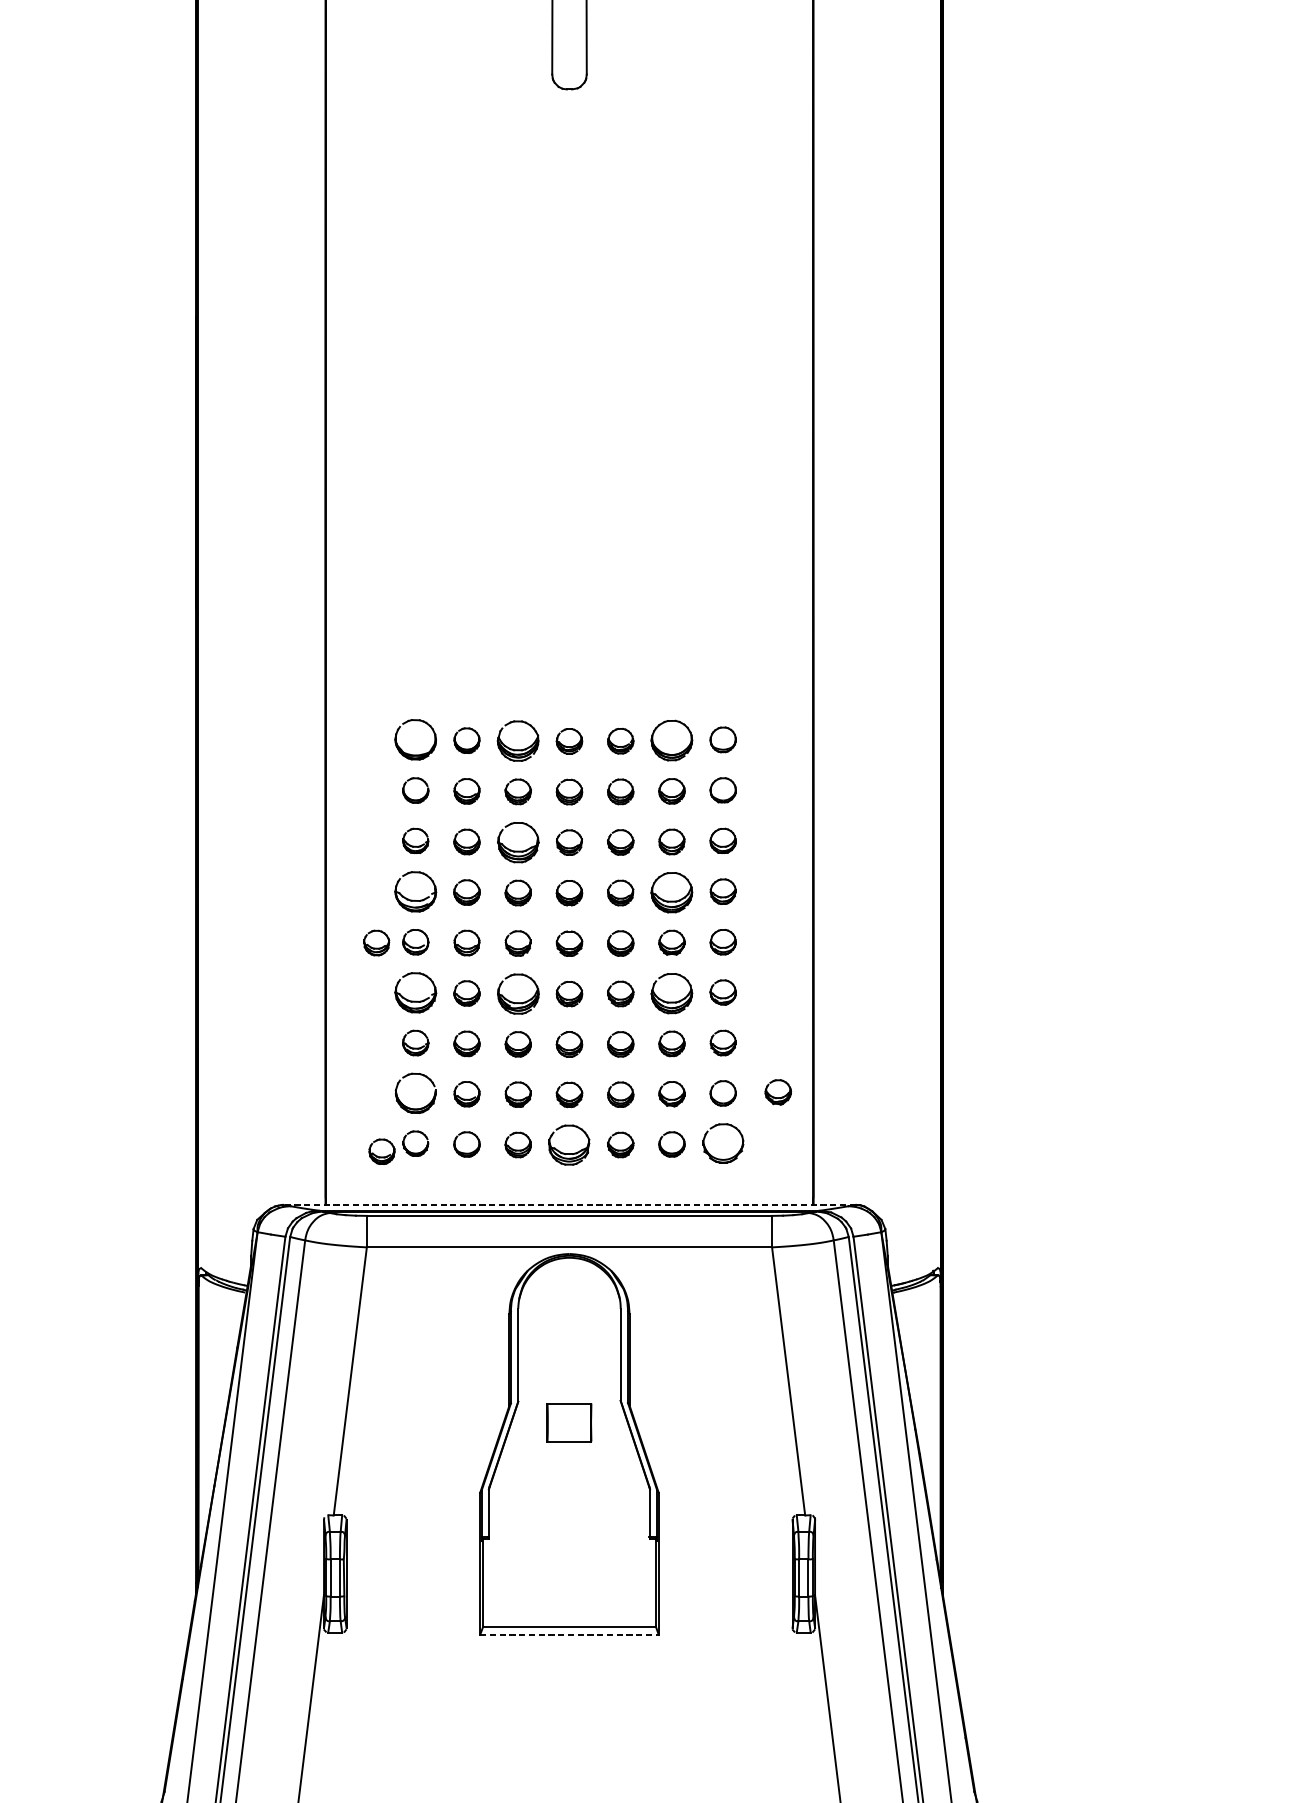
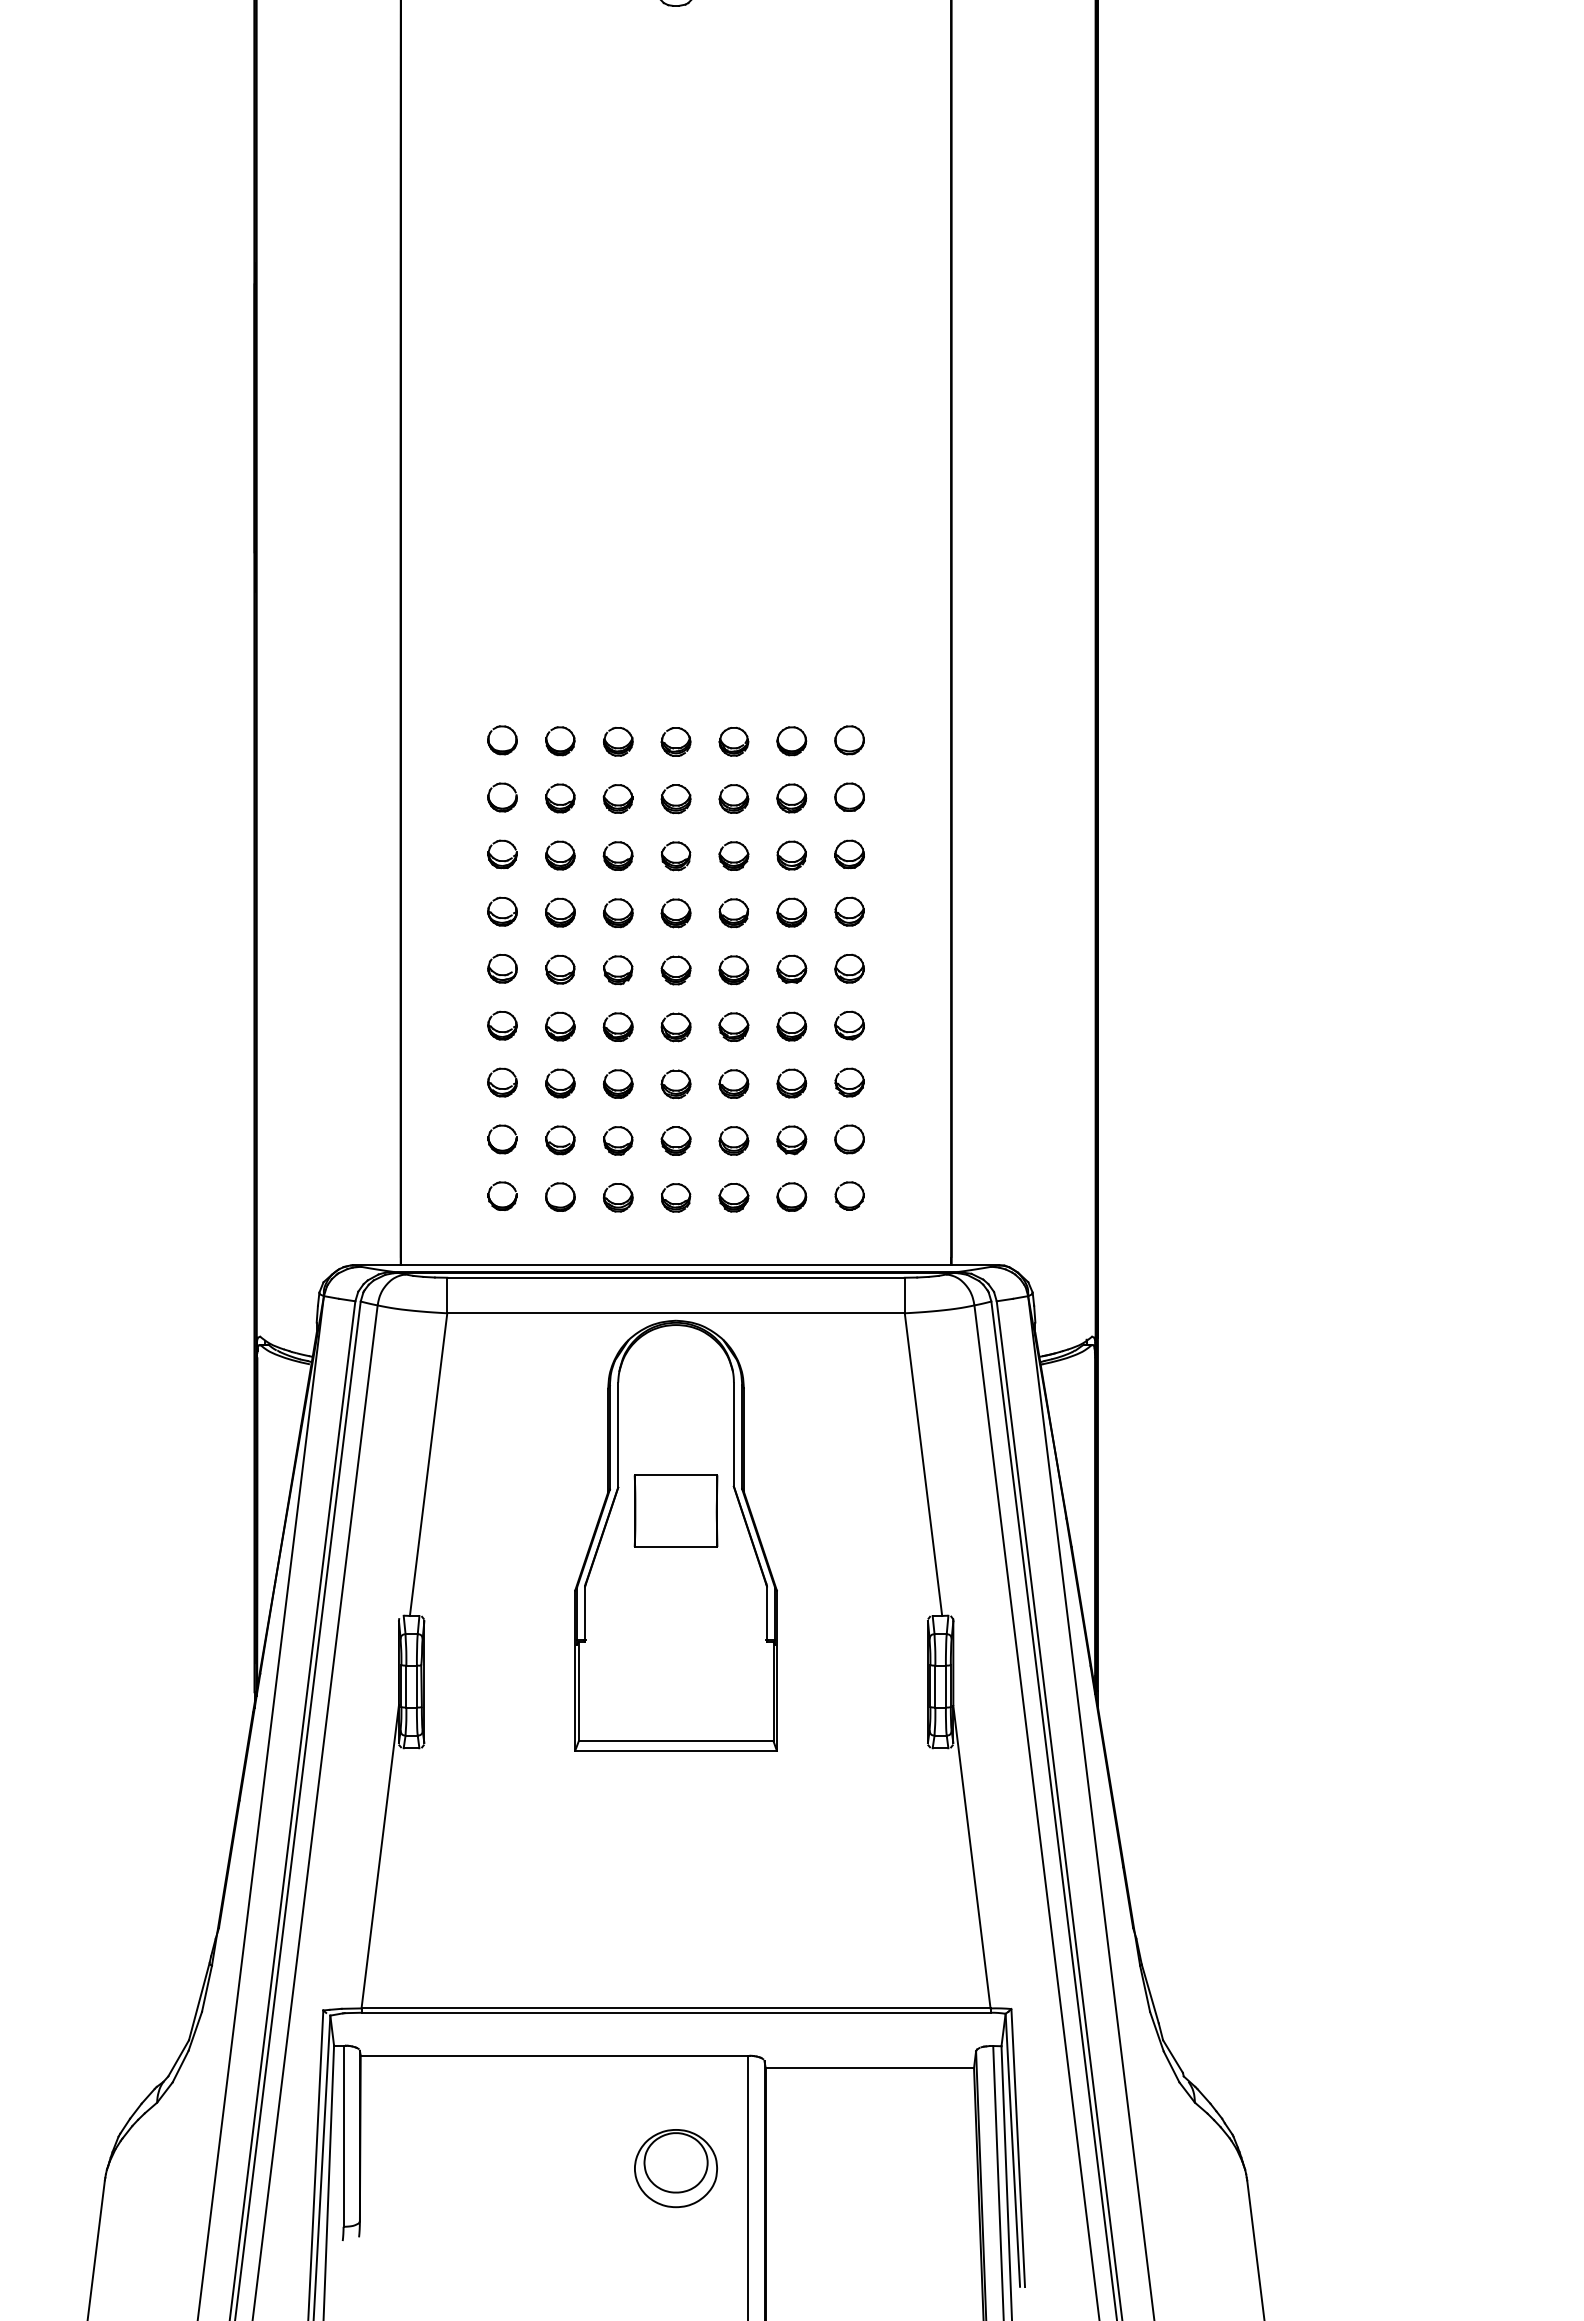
part: (415, 740) -> (502, 740), size x0.62
part: (518, 740) -> (618, 741), size x0.62
part: (671, 740) -> (791, 741), size x0.62
part: (517, 841) -> (617, 855), size x0.62
part: (415, 891) -> (502, 911), size x0.62
part: (671, 892) -> (791, 912), size x0.62
part: (376, 942) -> (458, 969), removed
part: (415, 992) -> (502, 1025), size x0.62
part: (517, 993) -> (617, 1026), size x0.62
part: (671, 993) -> (791, 1026), size x0.62
part: (778, 1092) -> (911, 1138), removed
part: (415, 1093) -> (502, 1139), size x0.62
part: (723, 1143) -> (849, 1195), size x0.62
part: (569, 1144) -> (676, 1197), size x0.62
part: (382, 1151) -> (464, 1205), removed
line: (568, 1205) -> (675, 1265), dashed -> solid
part: (568, 1422) -> (675, 1510), size x1.67
line: (569, 1634) -> (676, 1750), dashed -> solid

